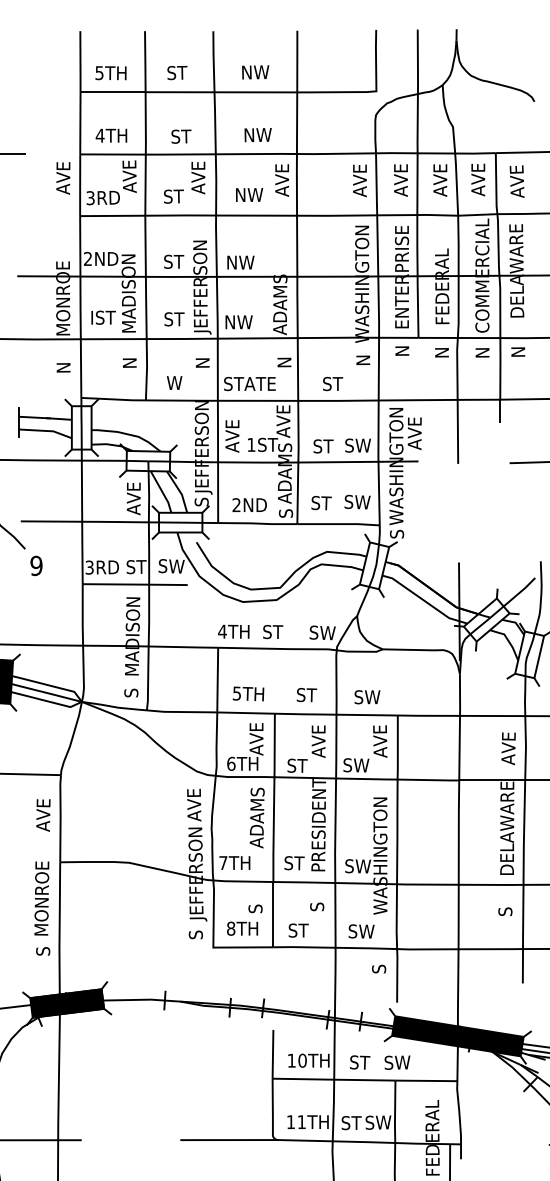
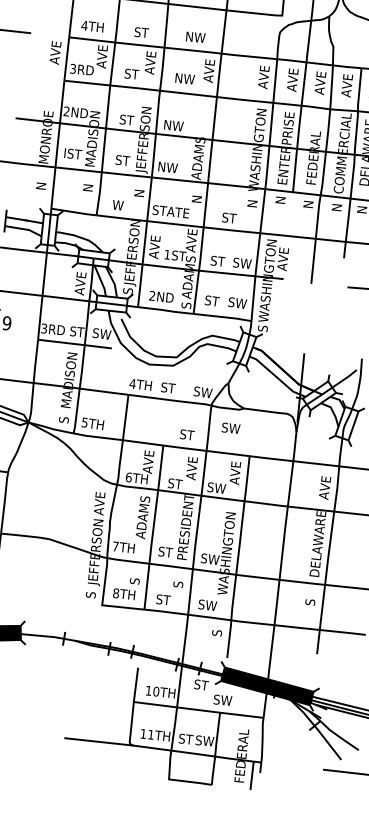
text: (248, 693) -> (92, 423), moved
text: (367, 697) -> (231, 428), moved
text: (360, 1062) -> (201, 685), moved

